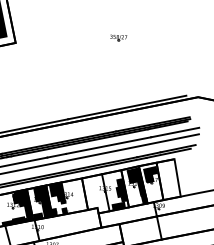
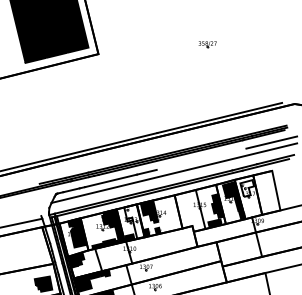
line: (108, 144) -> (201, 158), removed
fill: (150, 174) -> (247, 188), removed
fill: (43, 201) -> (134, 221), removed

